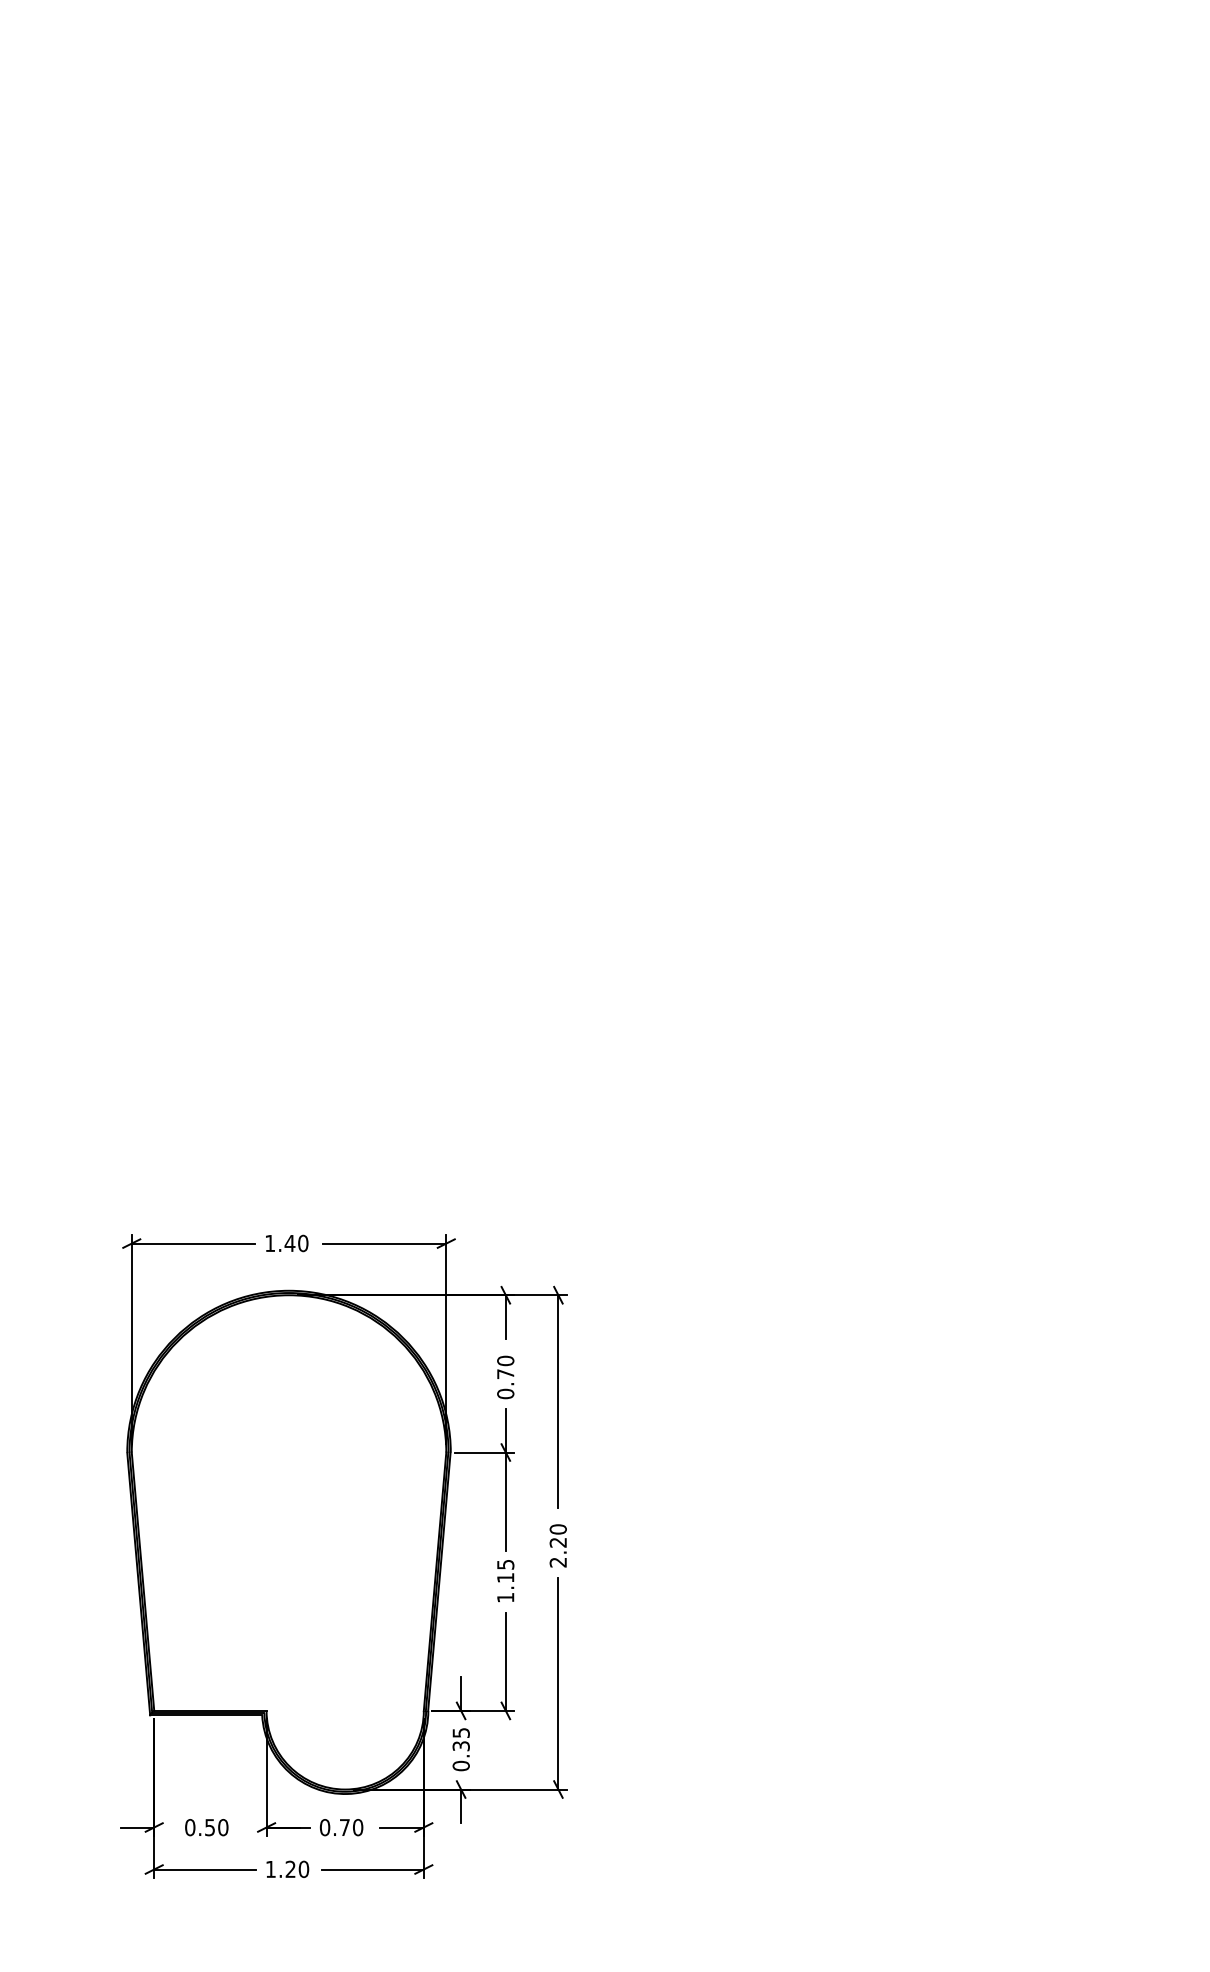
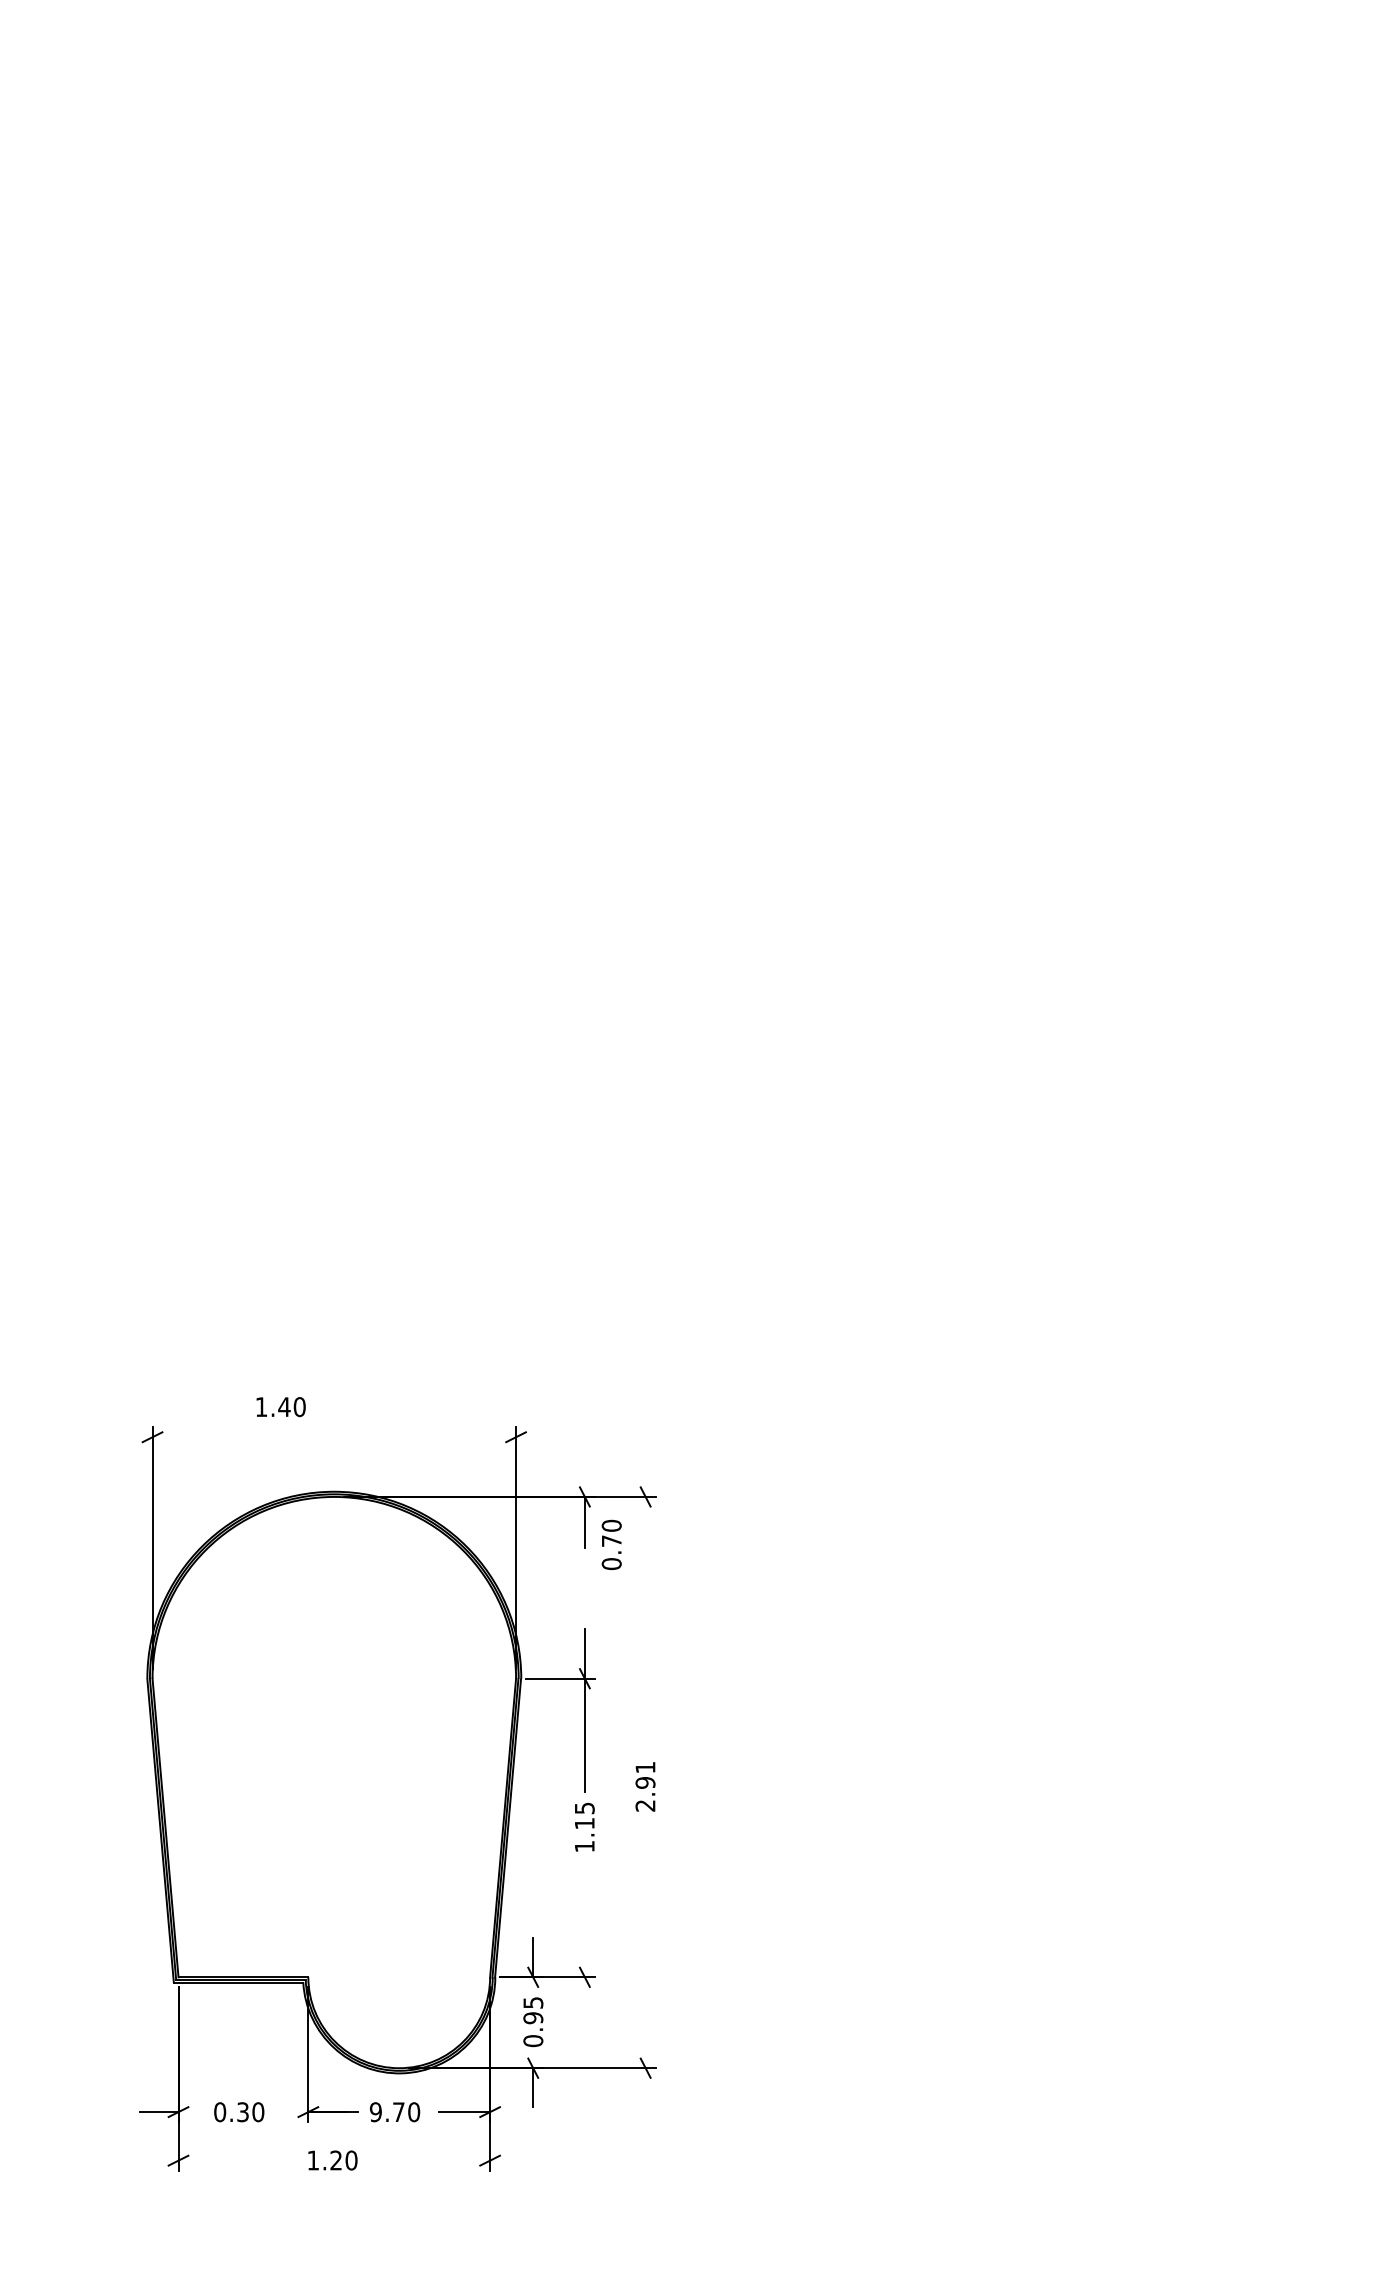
line: (193, 1243) -> (223, 1437), removed
text: (286, 1243) -> (280, 1407), moved
line: (384, 1243) -> (444, 1437), removed
text: (505, 1377) -> (611, 1544), moved
line: (558, 1401) -> (645, 1619), removed
text: (558, 1535) -> (645, 1774), 2.20 -> 2.91
line: (505, 1661) -> (584, 1920), removed
line: (558, 1683) -> (645, 1945), removed
text: (461, 1746) -> (533, 2018), 0.35 -> 0.95
text: (209, 1826) -> (242, 2111), 0.50 -> 0.30
text: (324, 1827) -> (375, 2112), 0.70 -> 9.70
line: (204, 1869) -> (236, 2160), removed
line: (373, 1869) -> (431, 2160), removed

